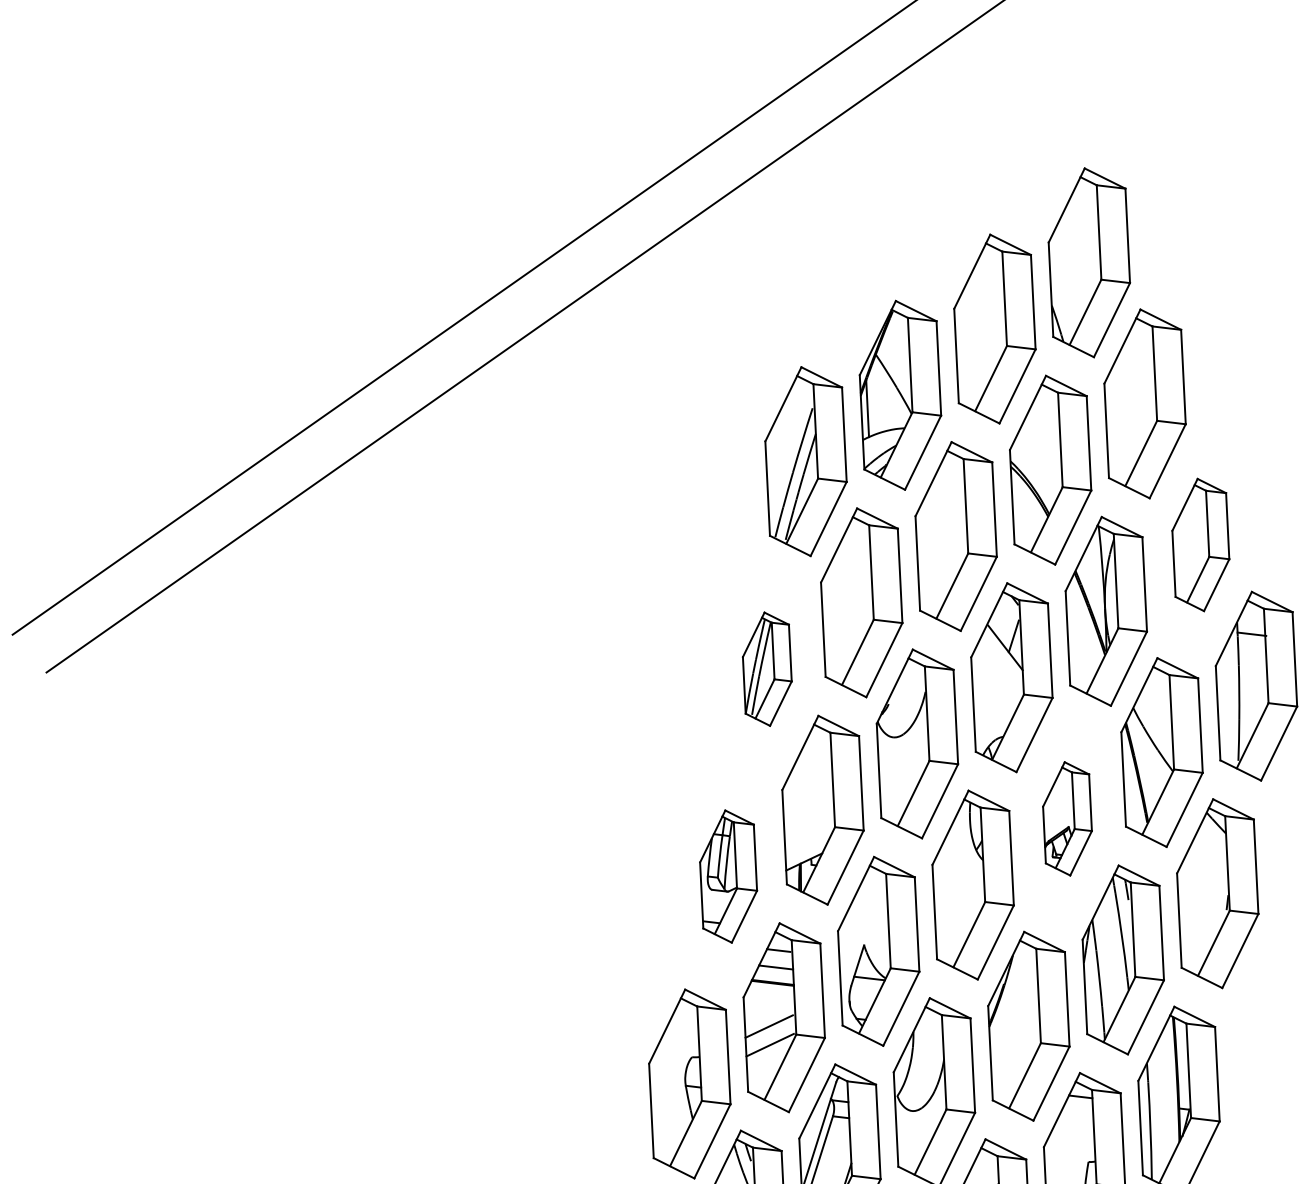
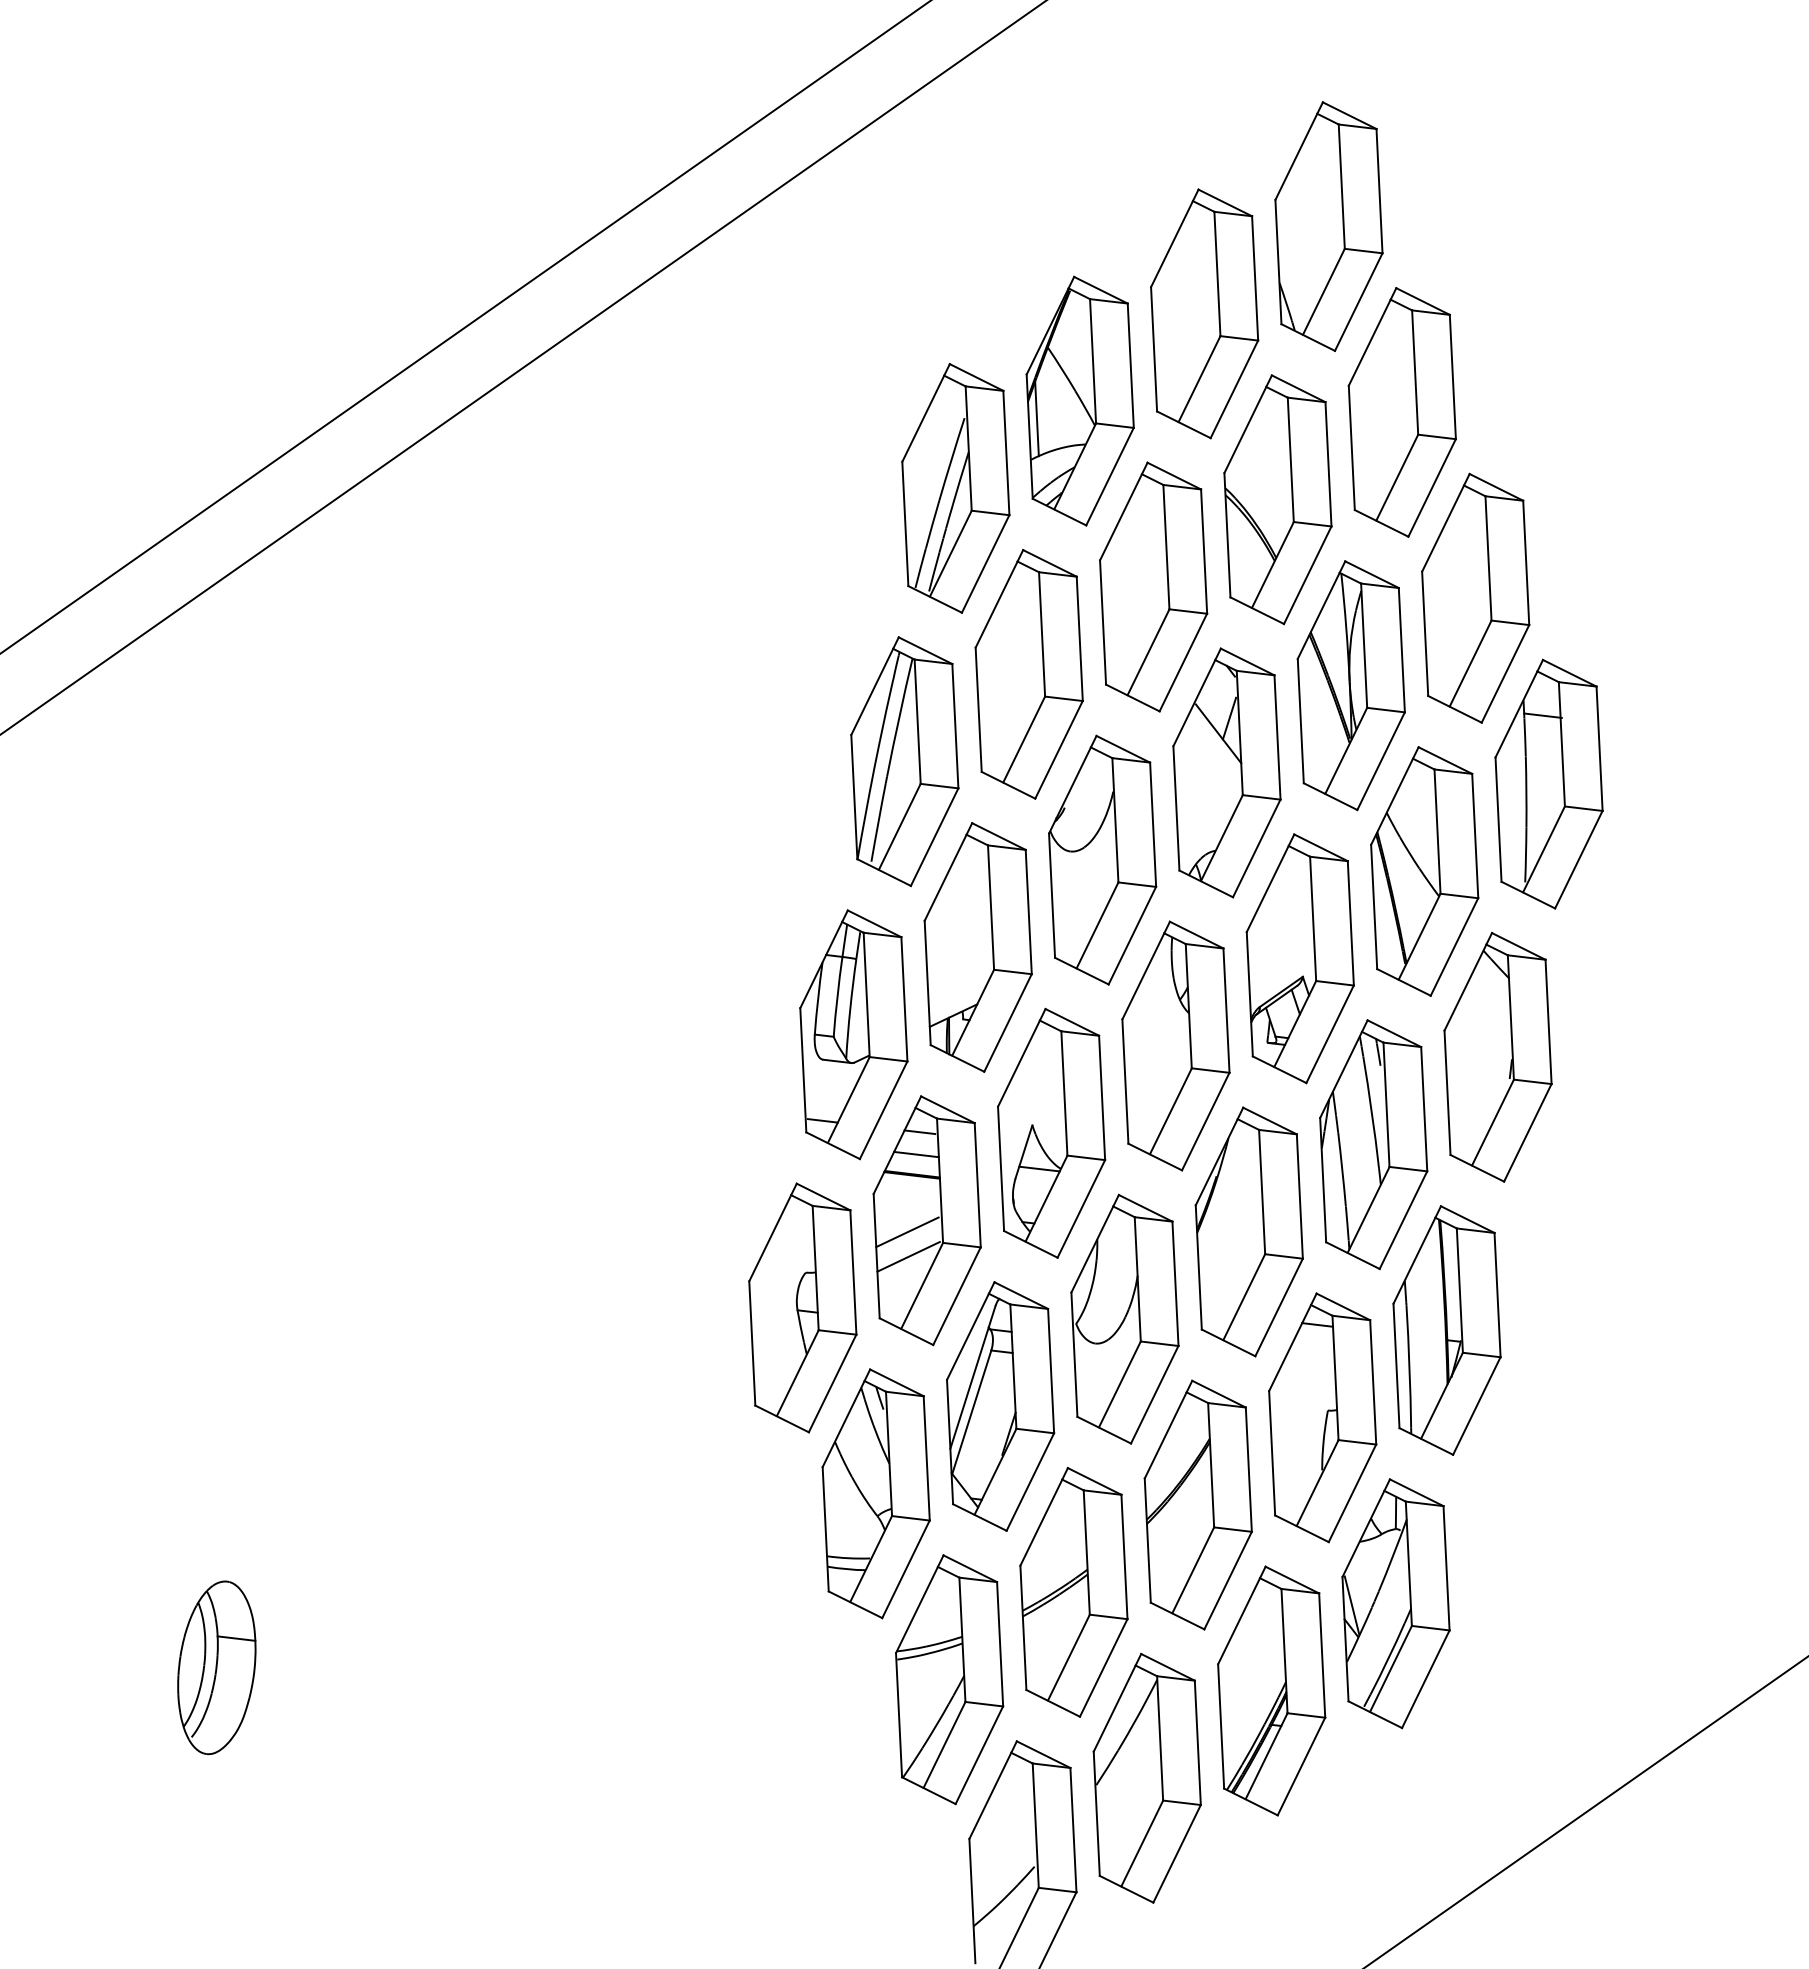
part: (1200, 544) -> (1475, 597), size x1.43
part: (767, 669) -> (904, 761), size x1.67
part: (1066, 818) -> (1299, 958), size x1.67
part: (728, 876) -> (853, 1034), size x1.43

